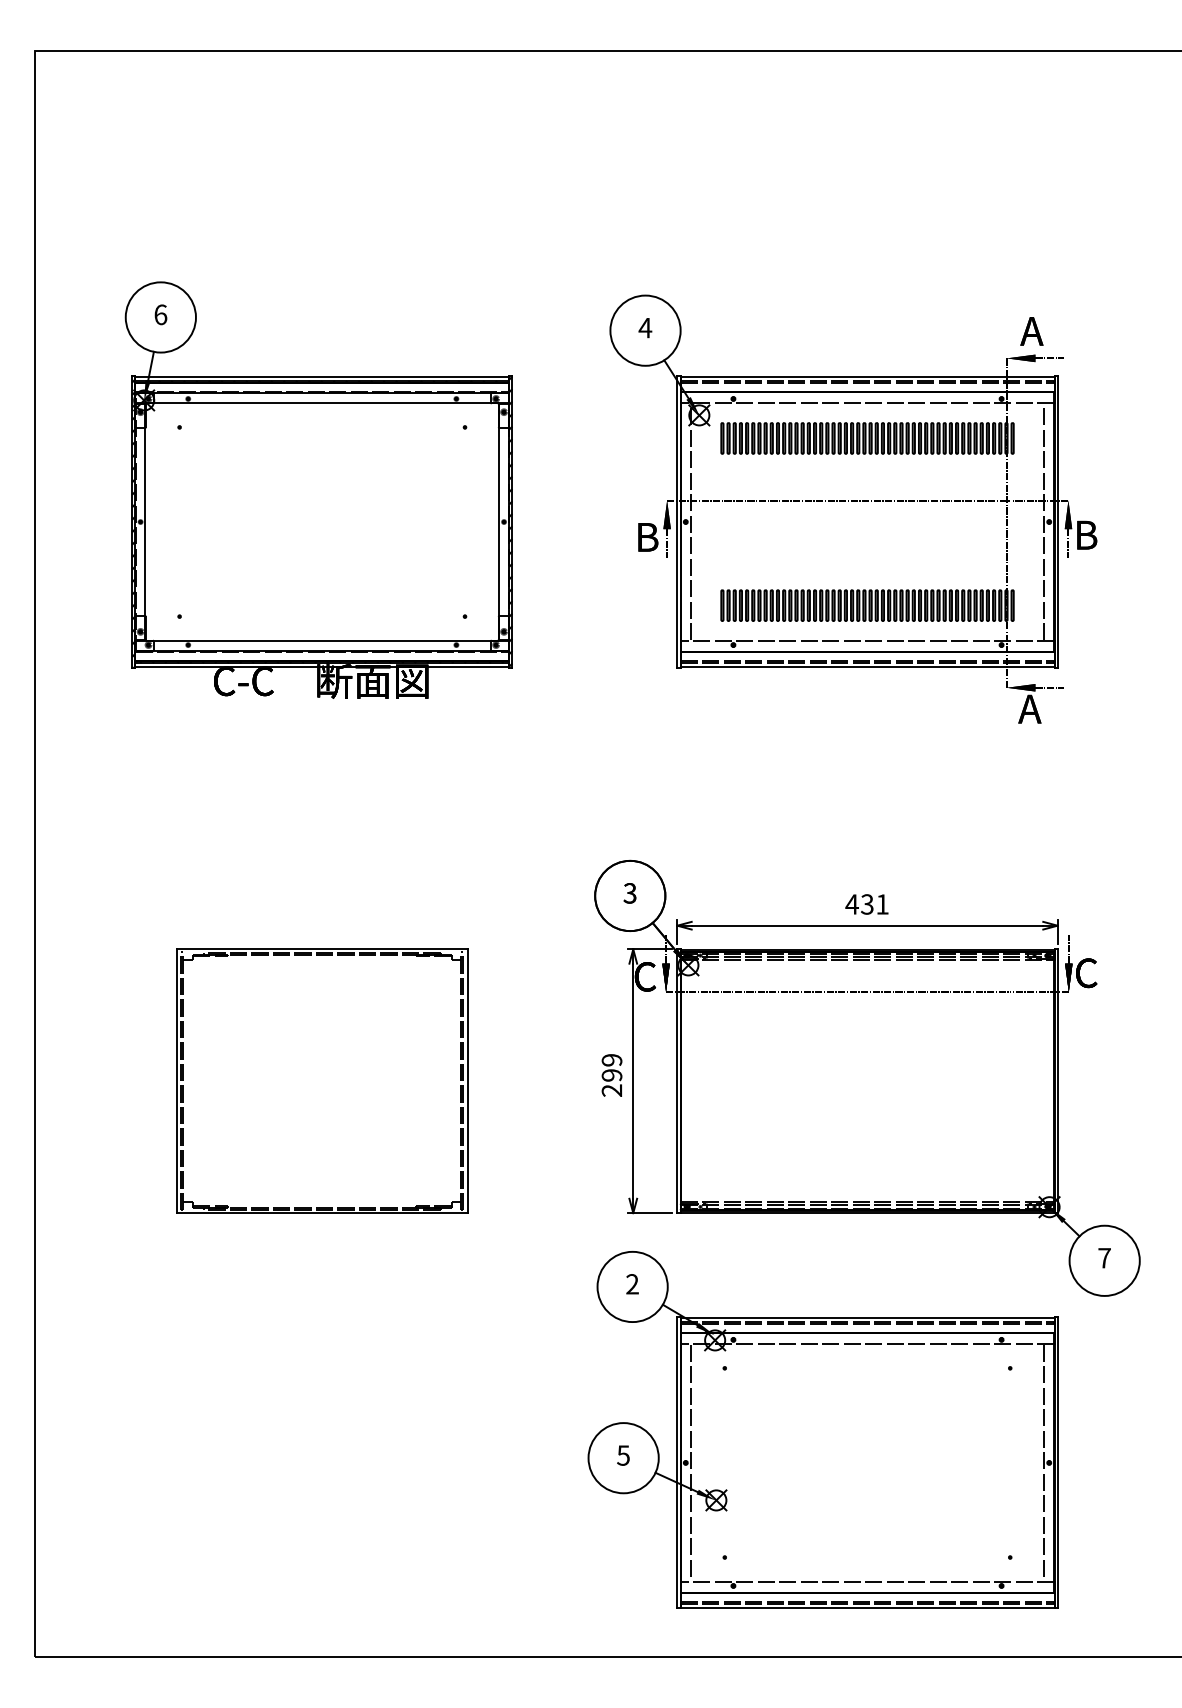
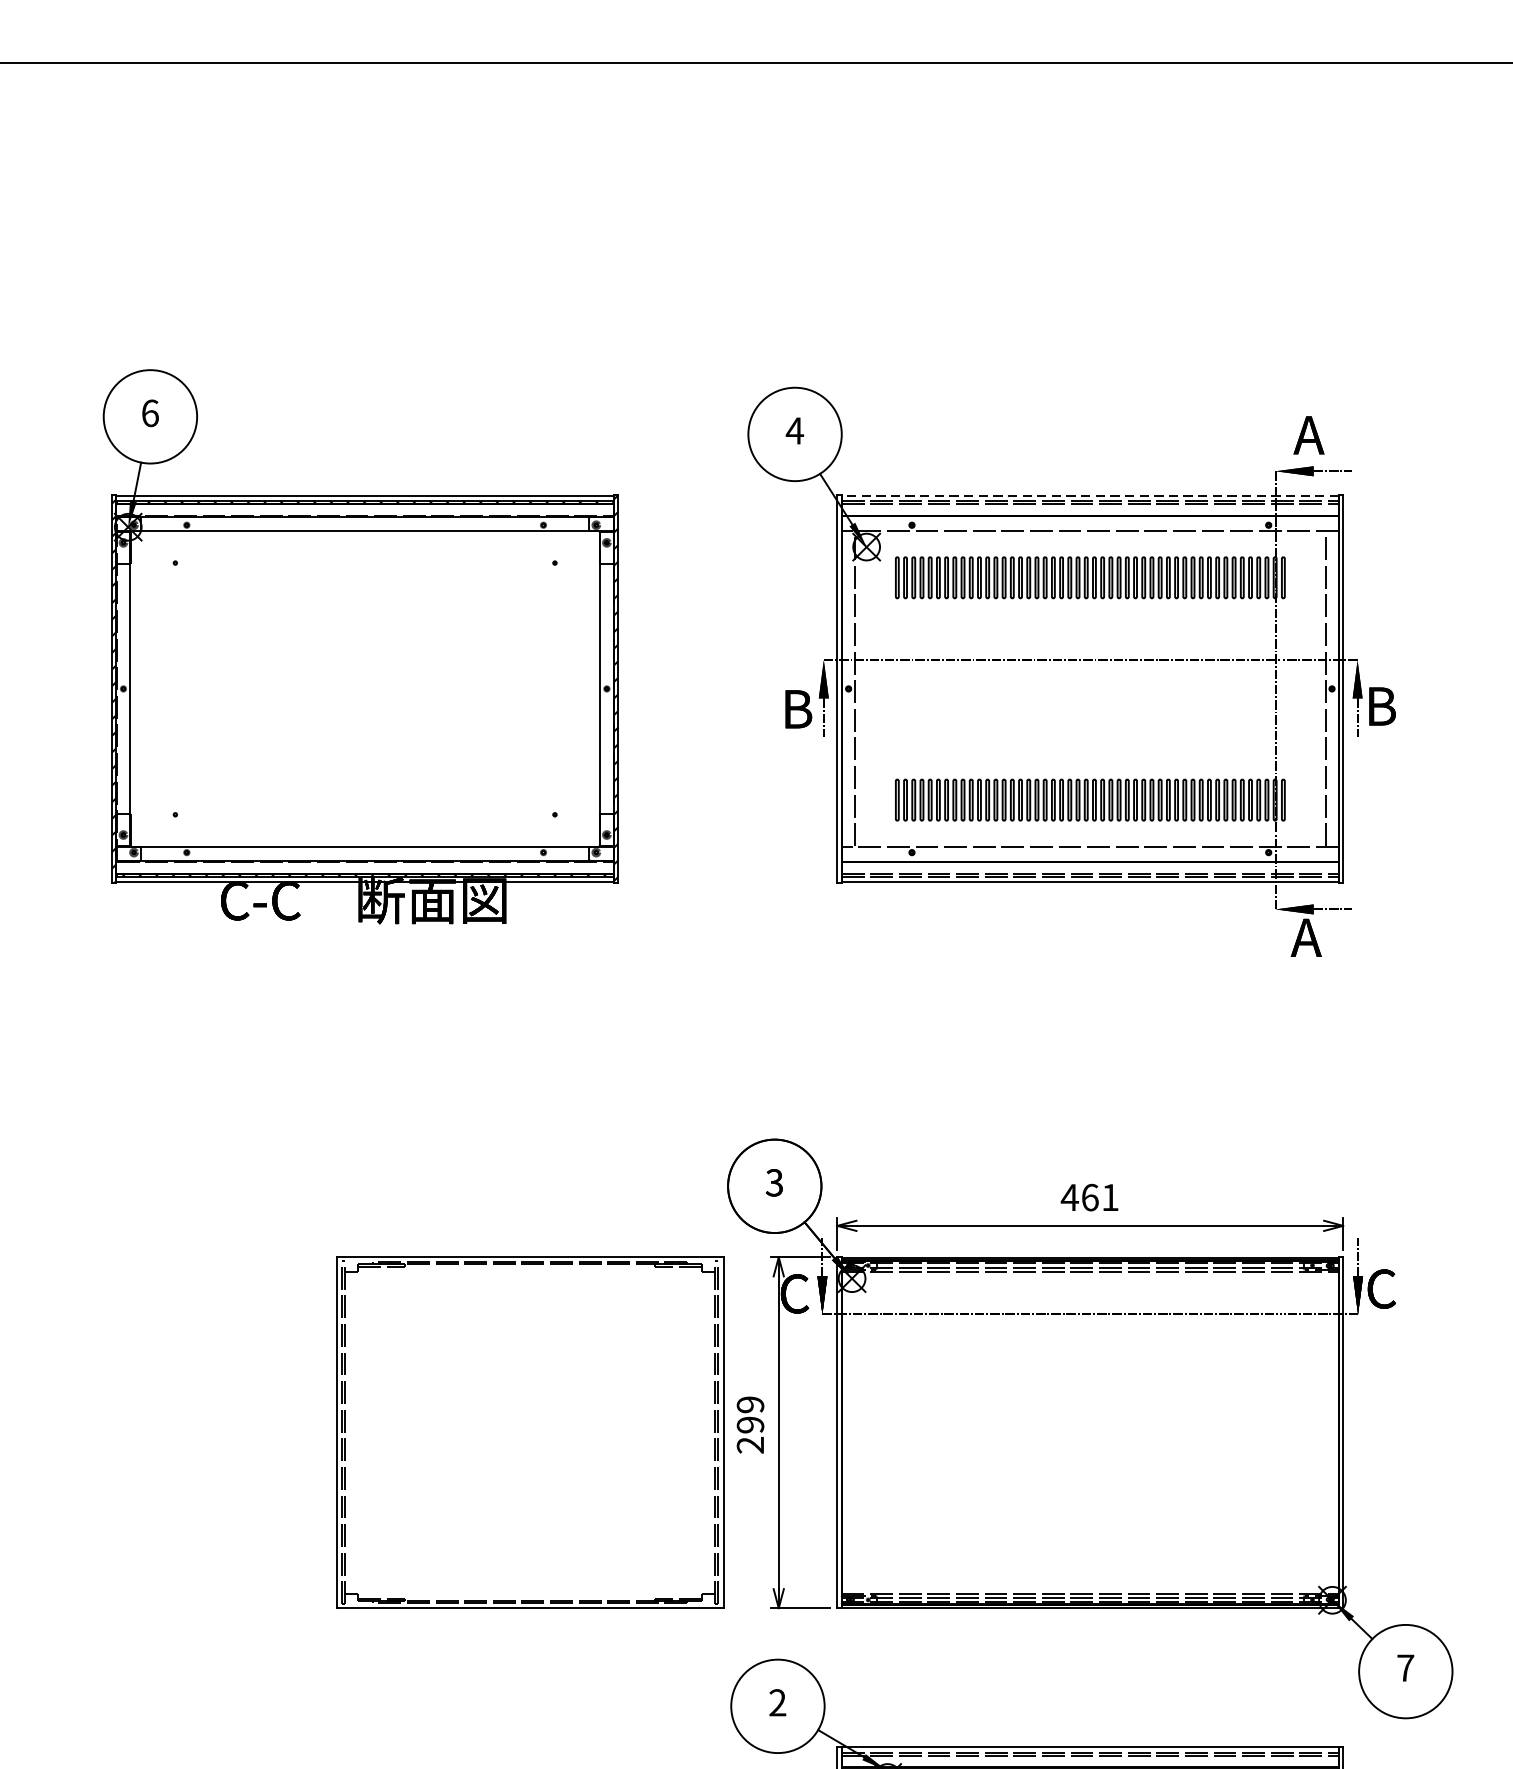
line: (867, 376) -> (1090, 495), solid -> dashed
text: (867, 904) -> (1090, 1197), 431 -> 461
part: (322, 1080) -> (530, 1431), moved

